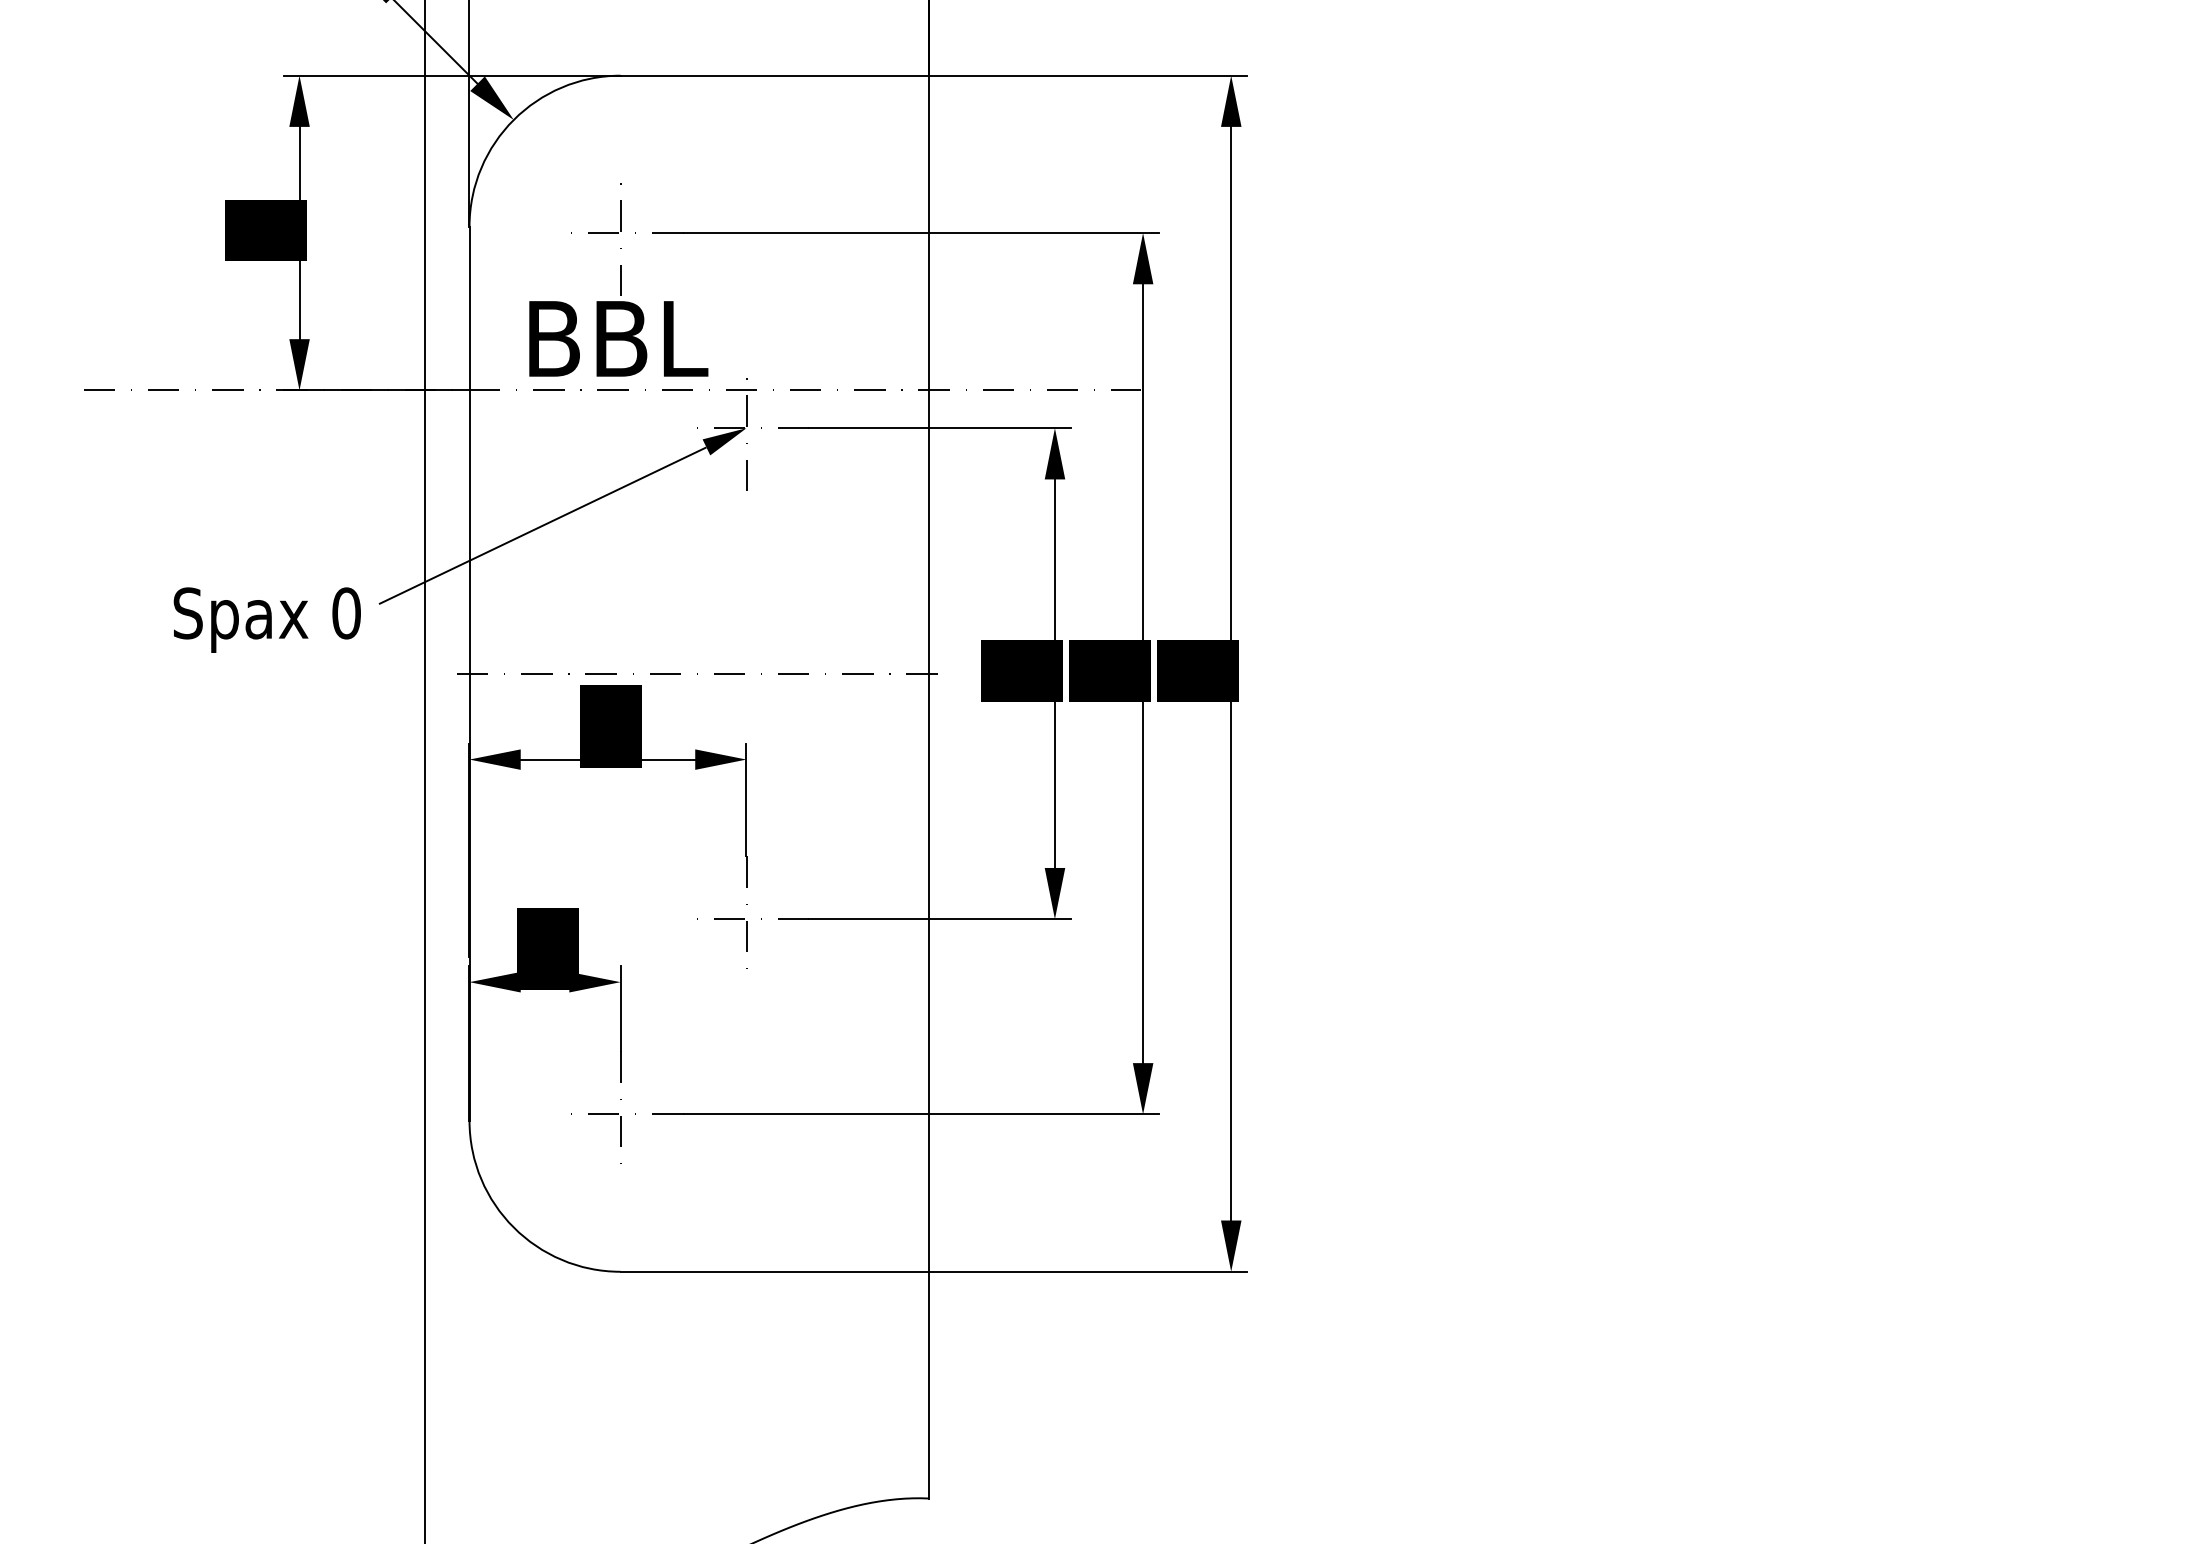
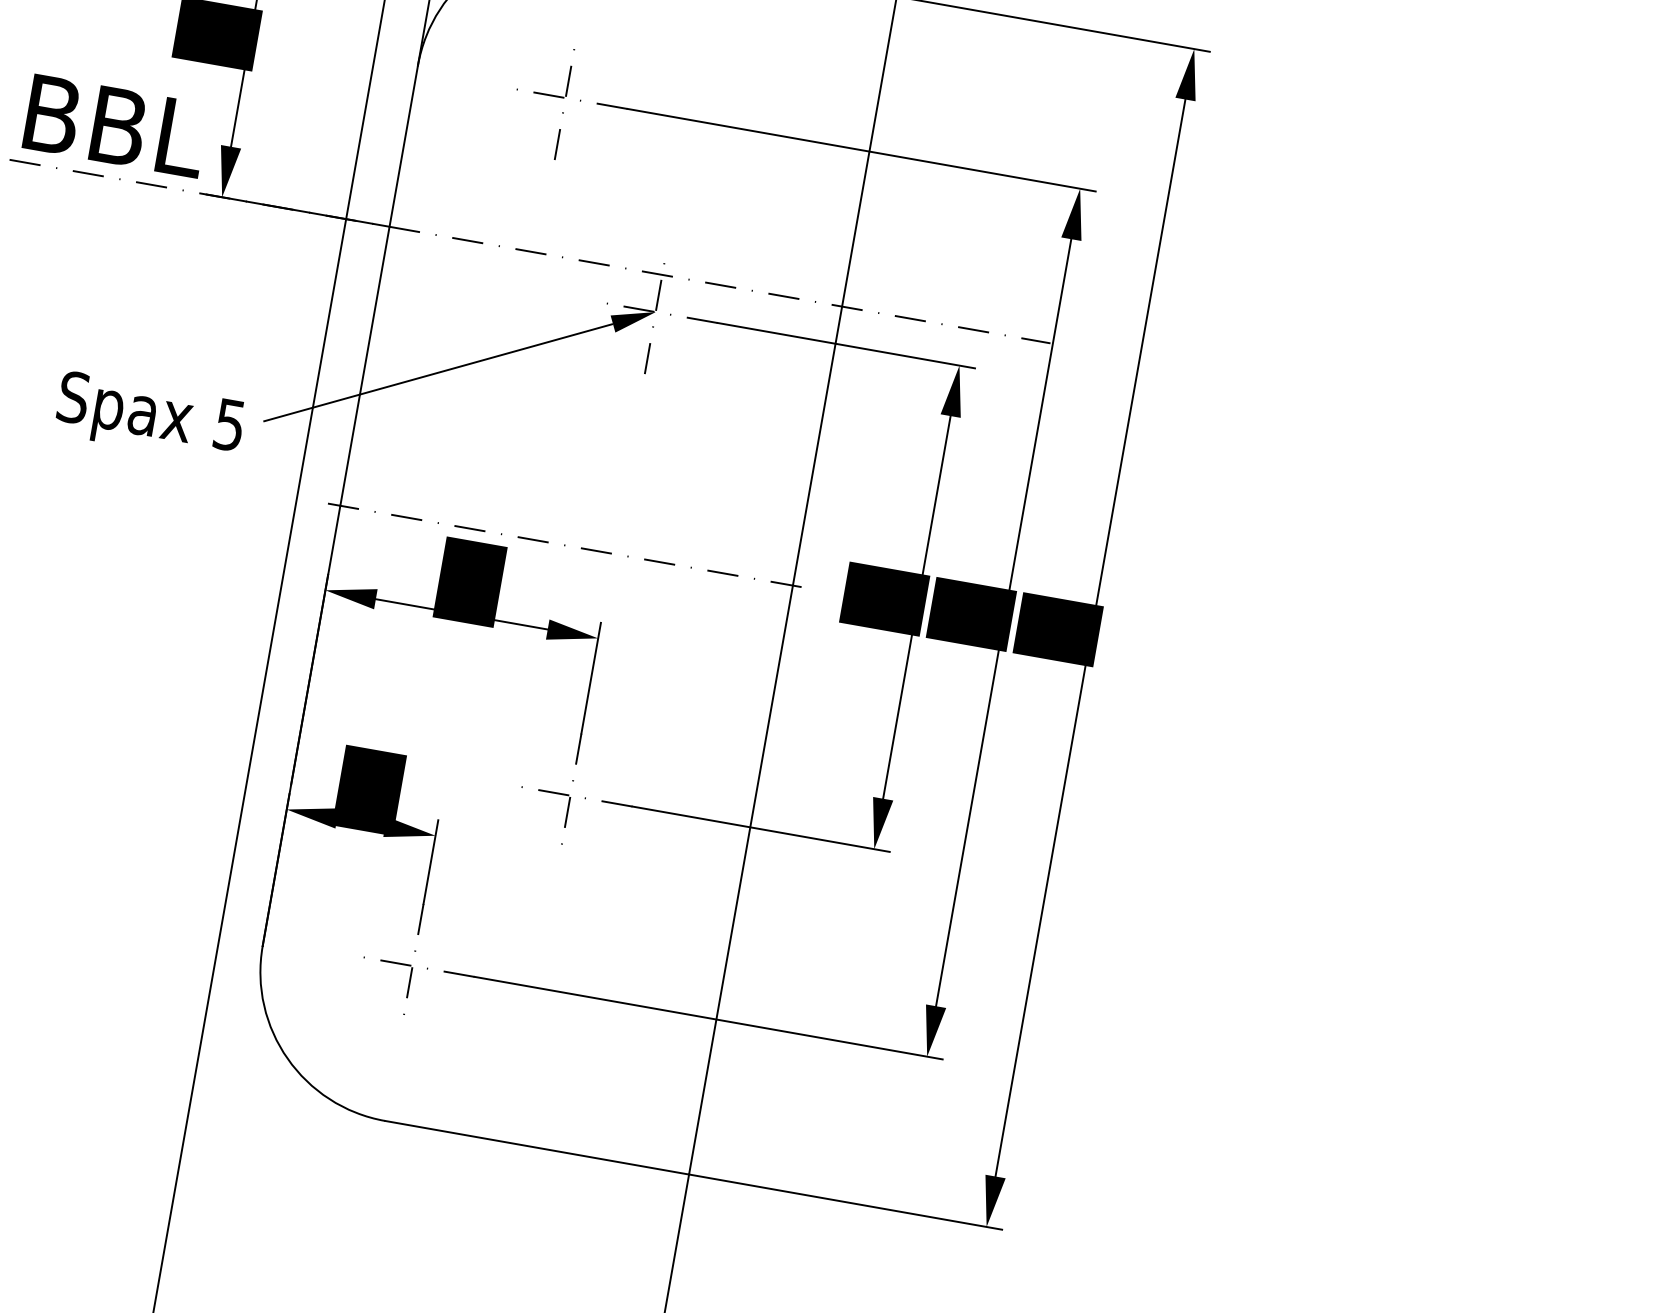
text: (618, 338) -> (115, 125), moved
text: (346, 613) -> (229, 425), 0 -> 5

